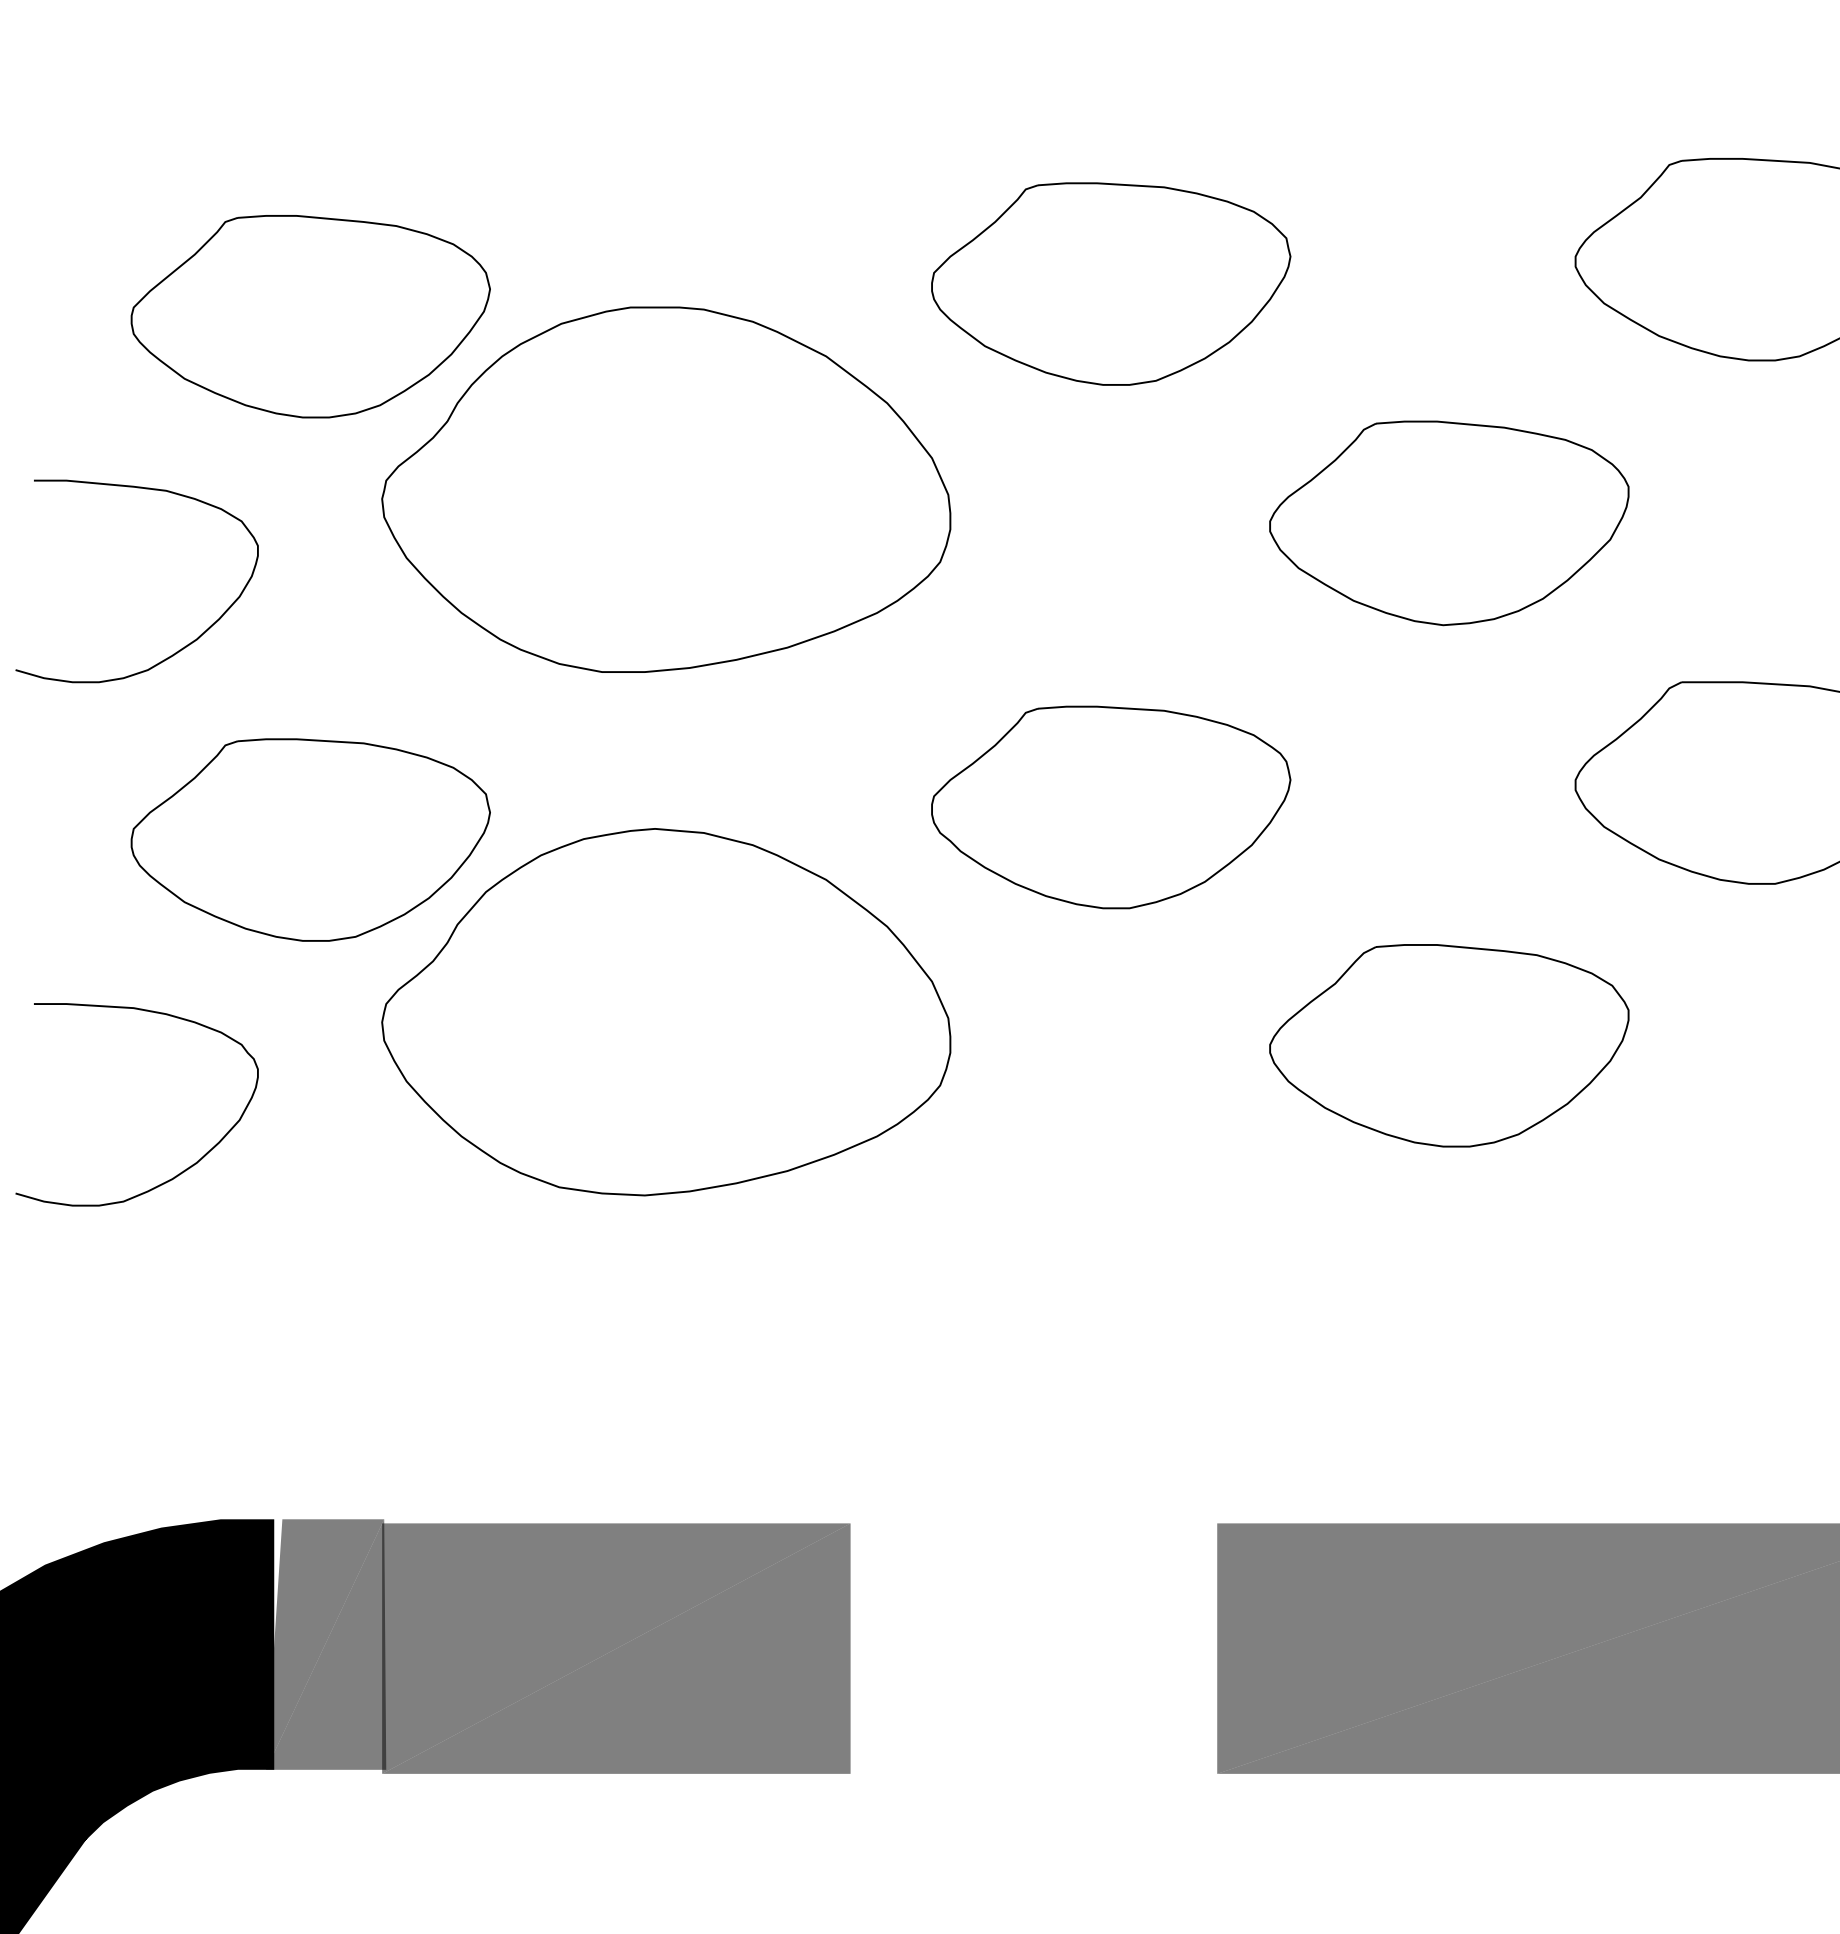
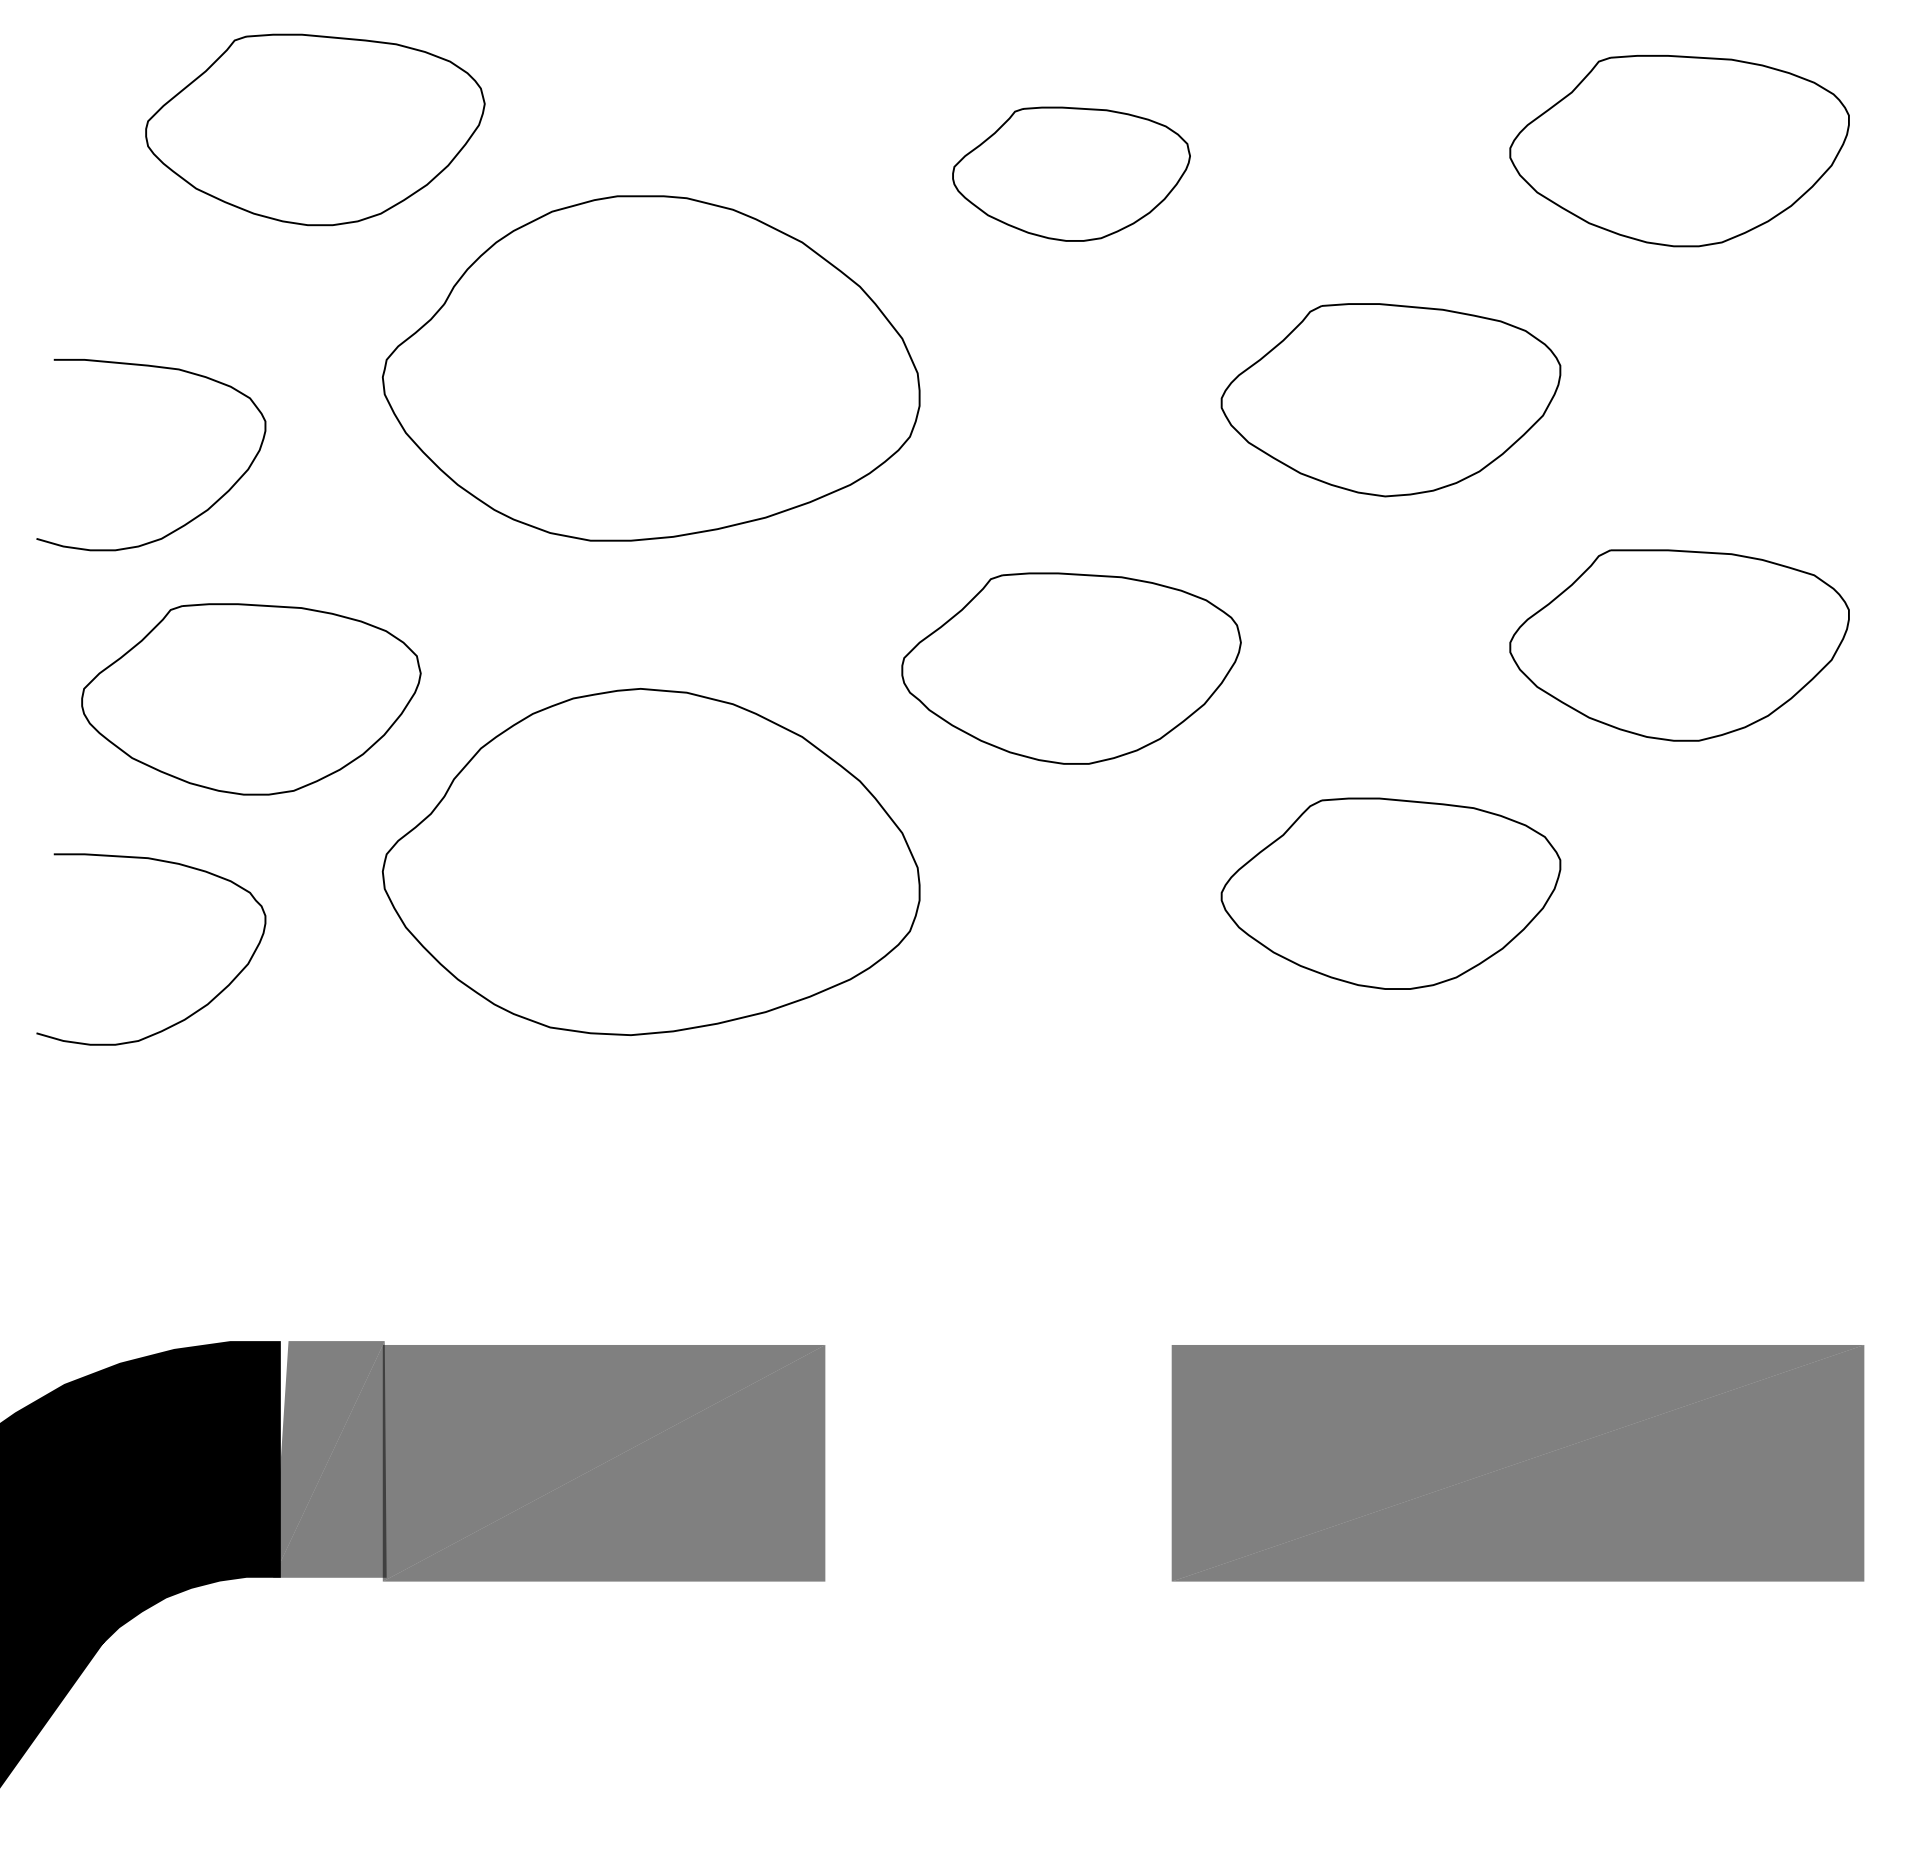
part: (1111, 284) -> (1071, 174), size x0.7
part: (310, 316) -> (315, 129), moved
part: (310, 840) -> (251, 699), moved

